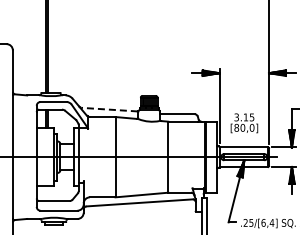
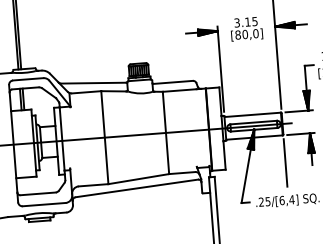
line: (109, 109) -> (93, 82), dashed -> solid
text: (244, 123) -> (246, 29), moved
line: (269, 190) -> (286, 162), added

